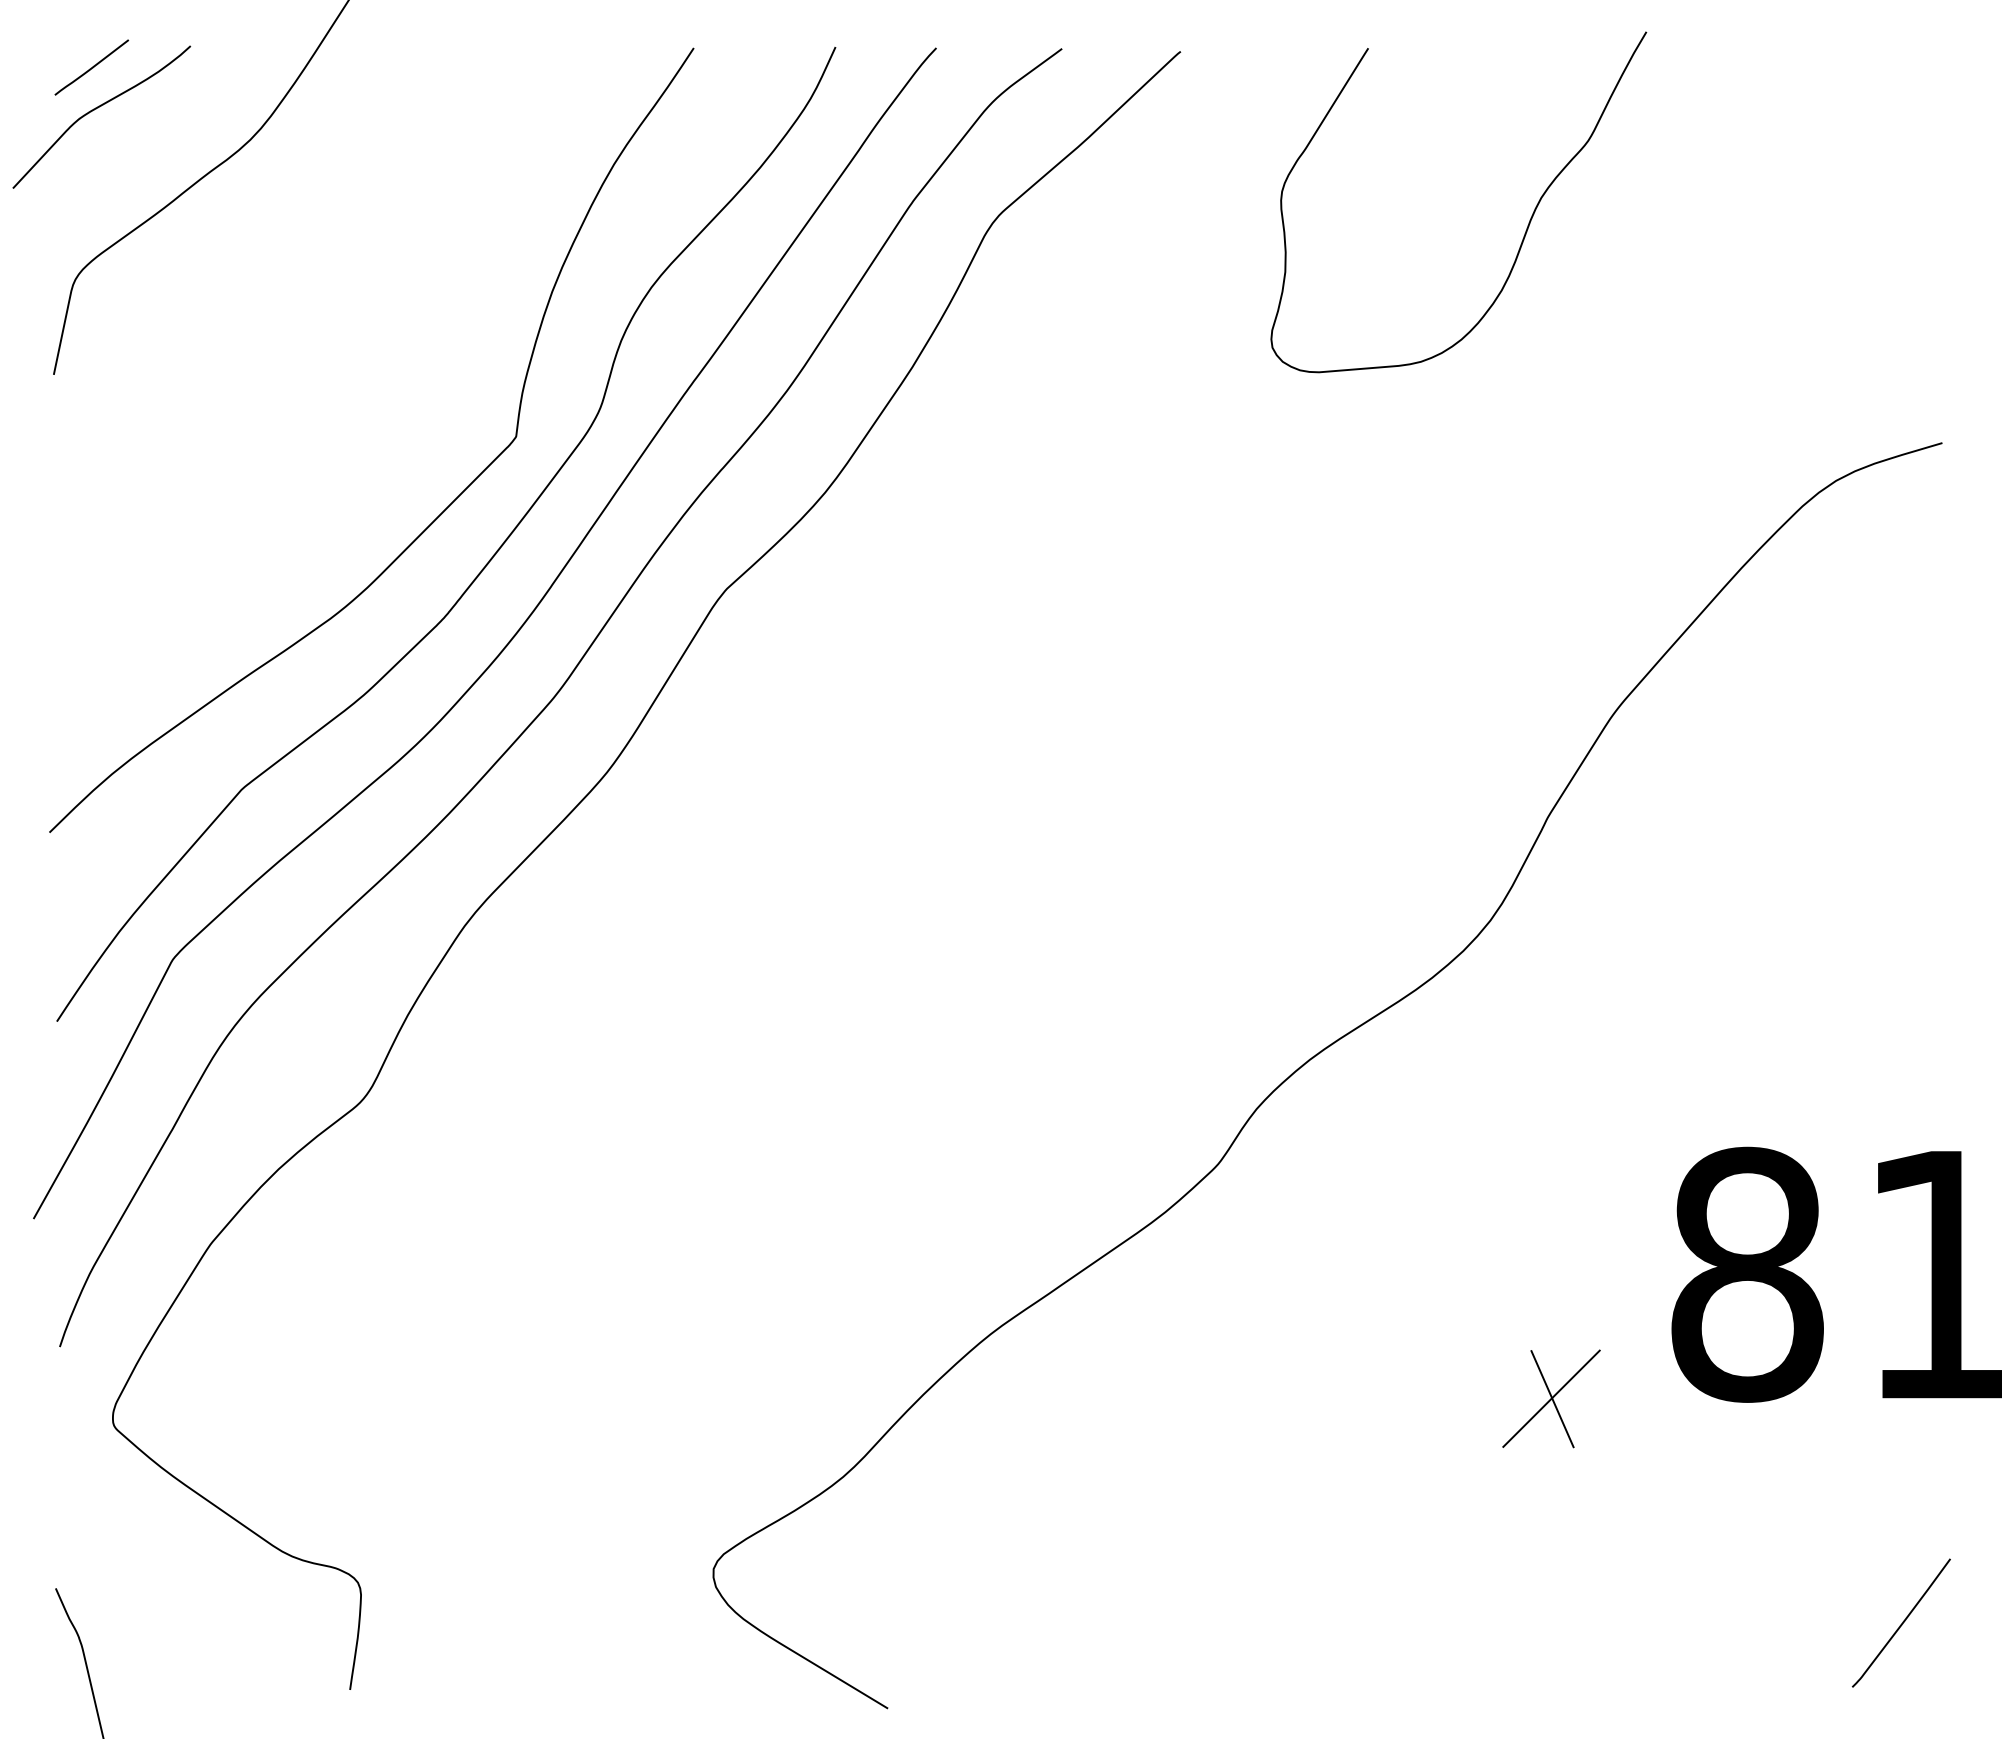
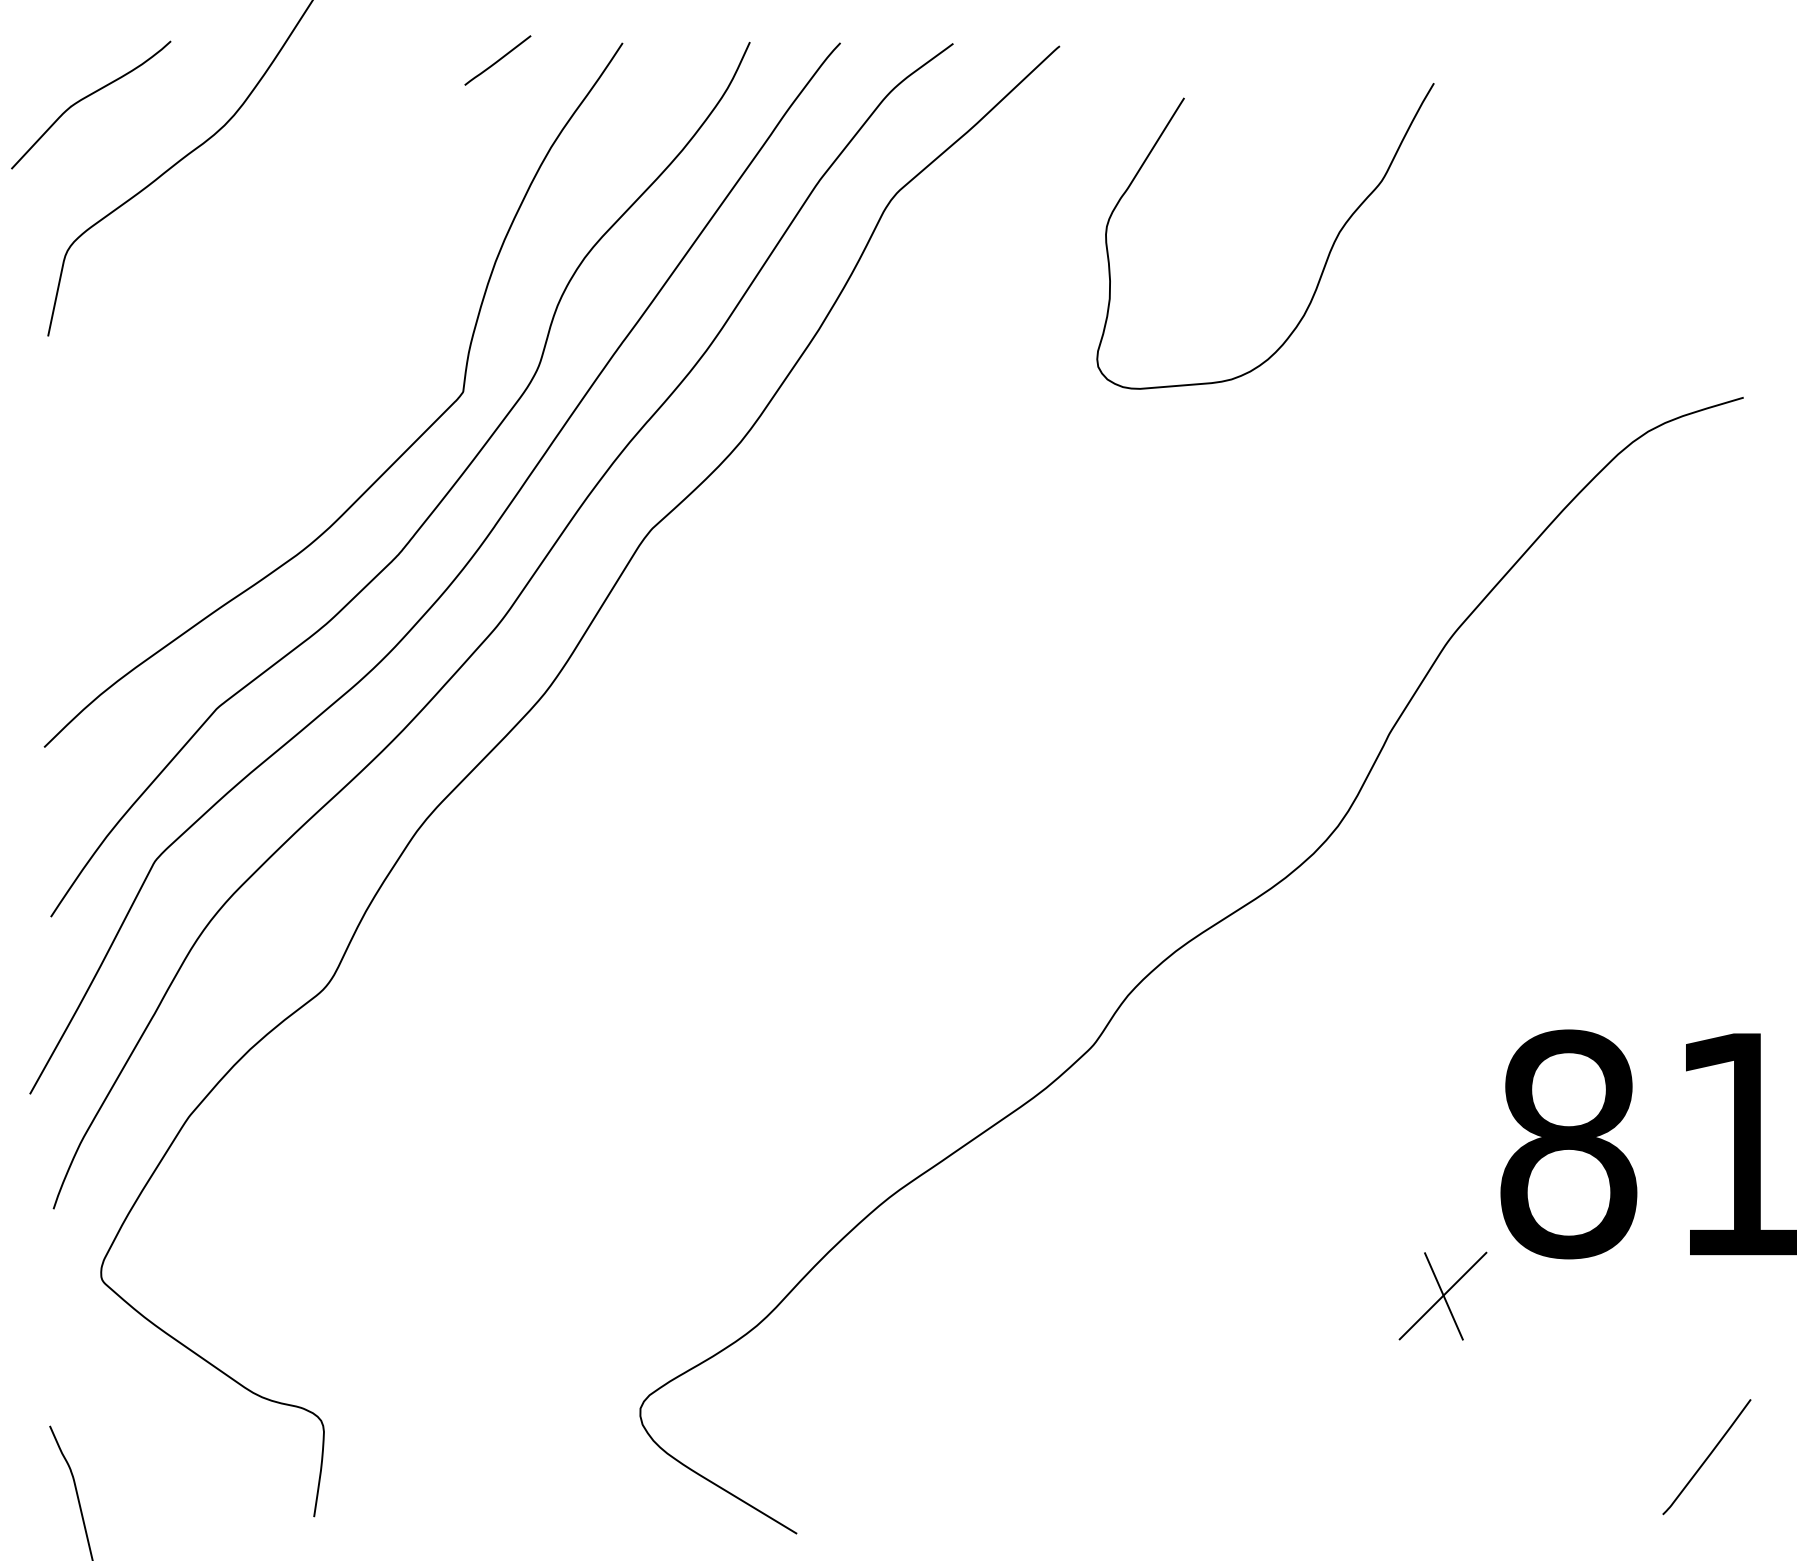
line: (91, 67) -> (497, 60), moved
curve: (1525, 230) -> (1325, 261), moved
part: (1551, 1398) -> (1443, 1295), moved

